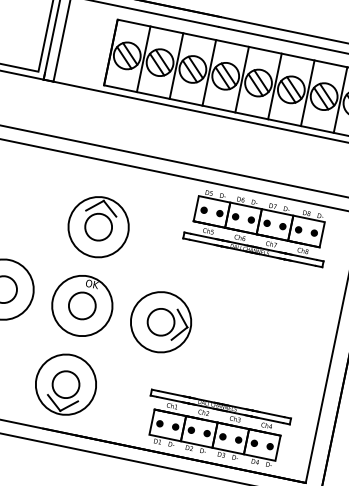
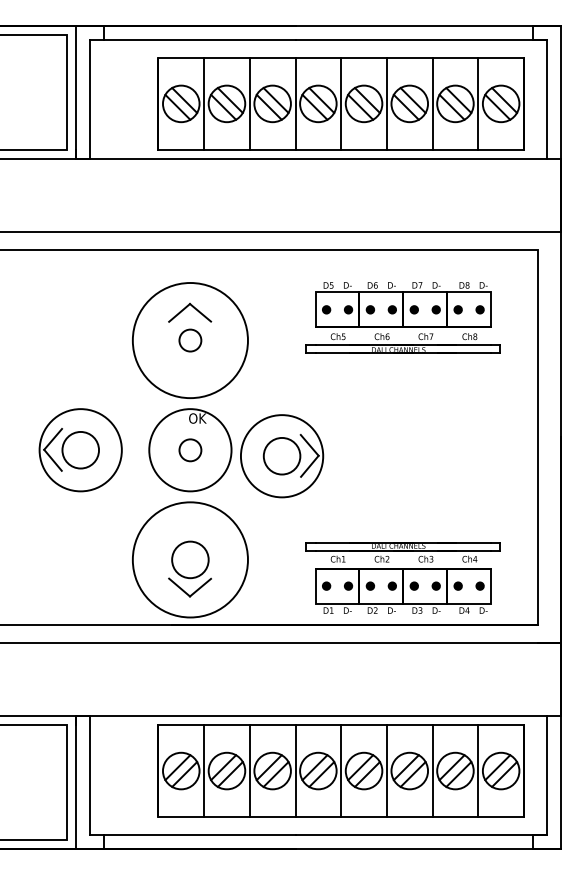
circle: (98, 227) -> (190, 340), size x0.6
circle: (98, 227) -> (190, 340), size x1.4
part: (257, 227) -> (402, 317), moved
circle: (82, 306) -> (190, 450), size x0.6
part: (161, 322) -> (282, 456), moved
circle: (66, 384) -> (190, 559), size x1.4

